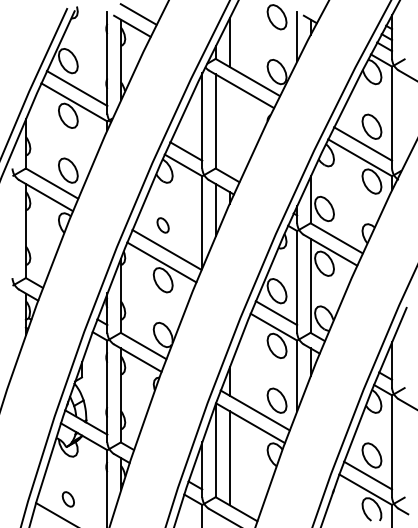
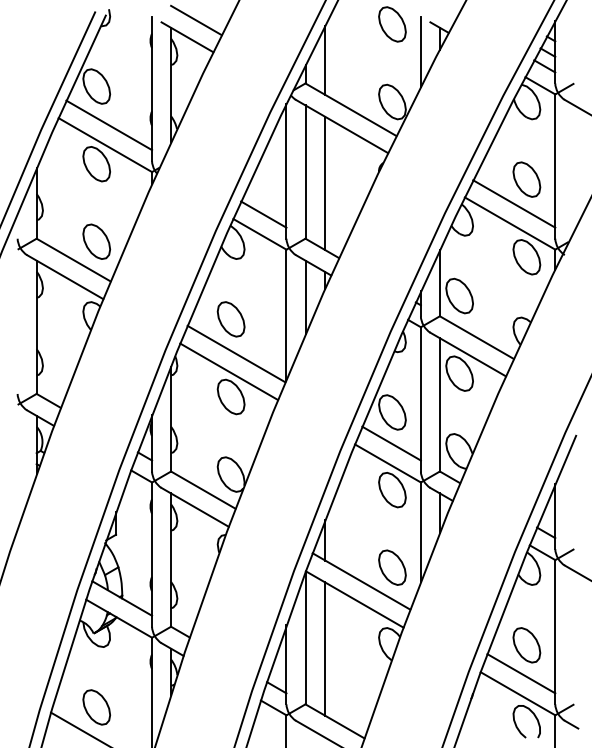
line: (229, 129) -> (325, 183), added
part: (162, 225) -> (230, 319), size x1.67
part: (68, 499) -> (96, 707), size x1.67

